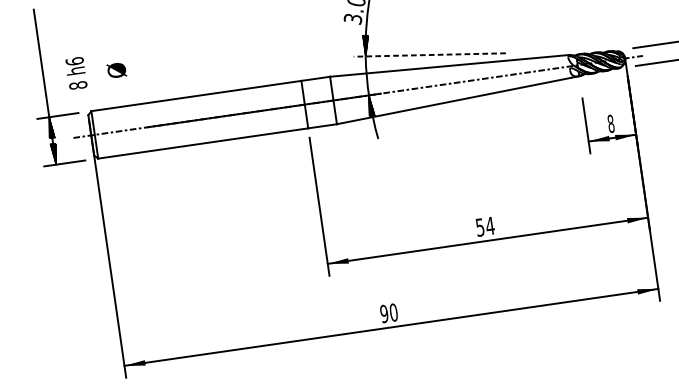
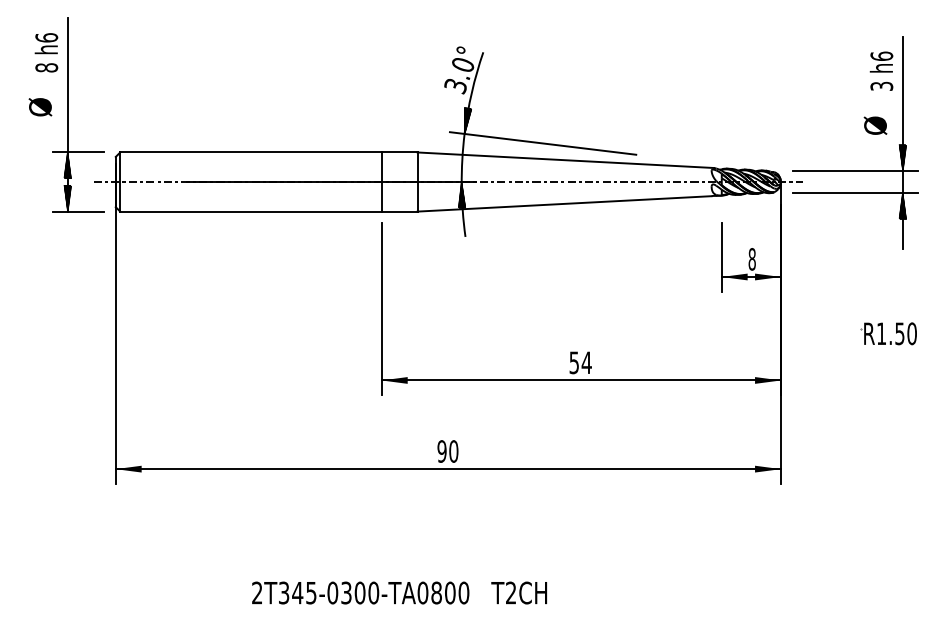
line: (430, 55) -> (543, 143), dashed -> solid
text: (116, 70) -> (40, 107), moved
text: (76, 73) -> (46, 52), moved

